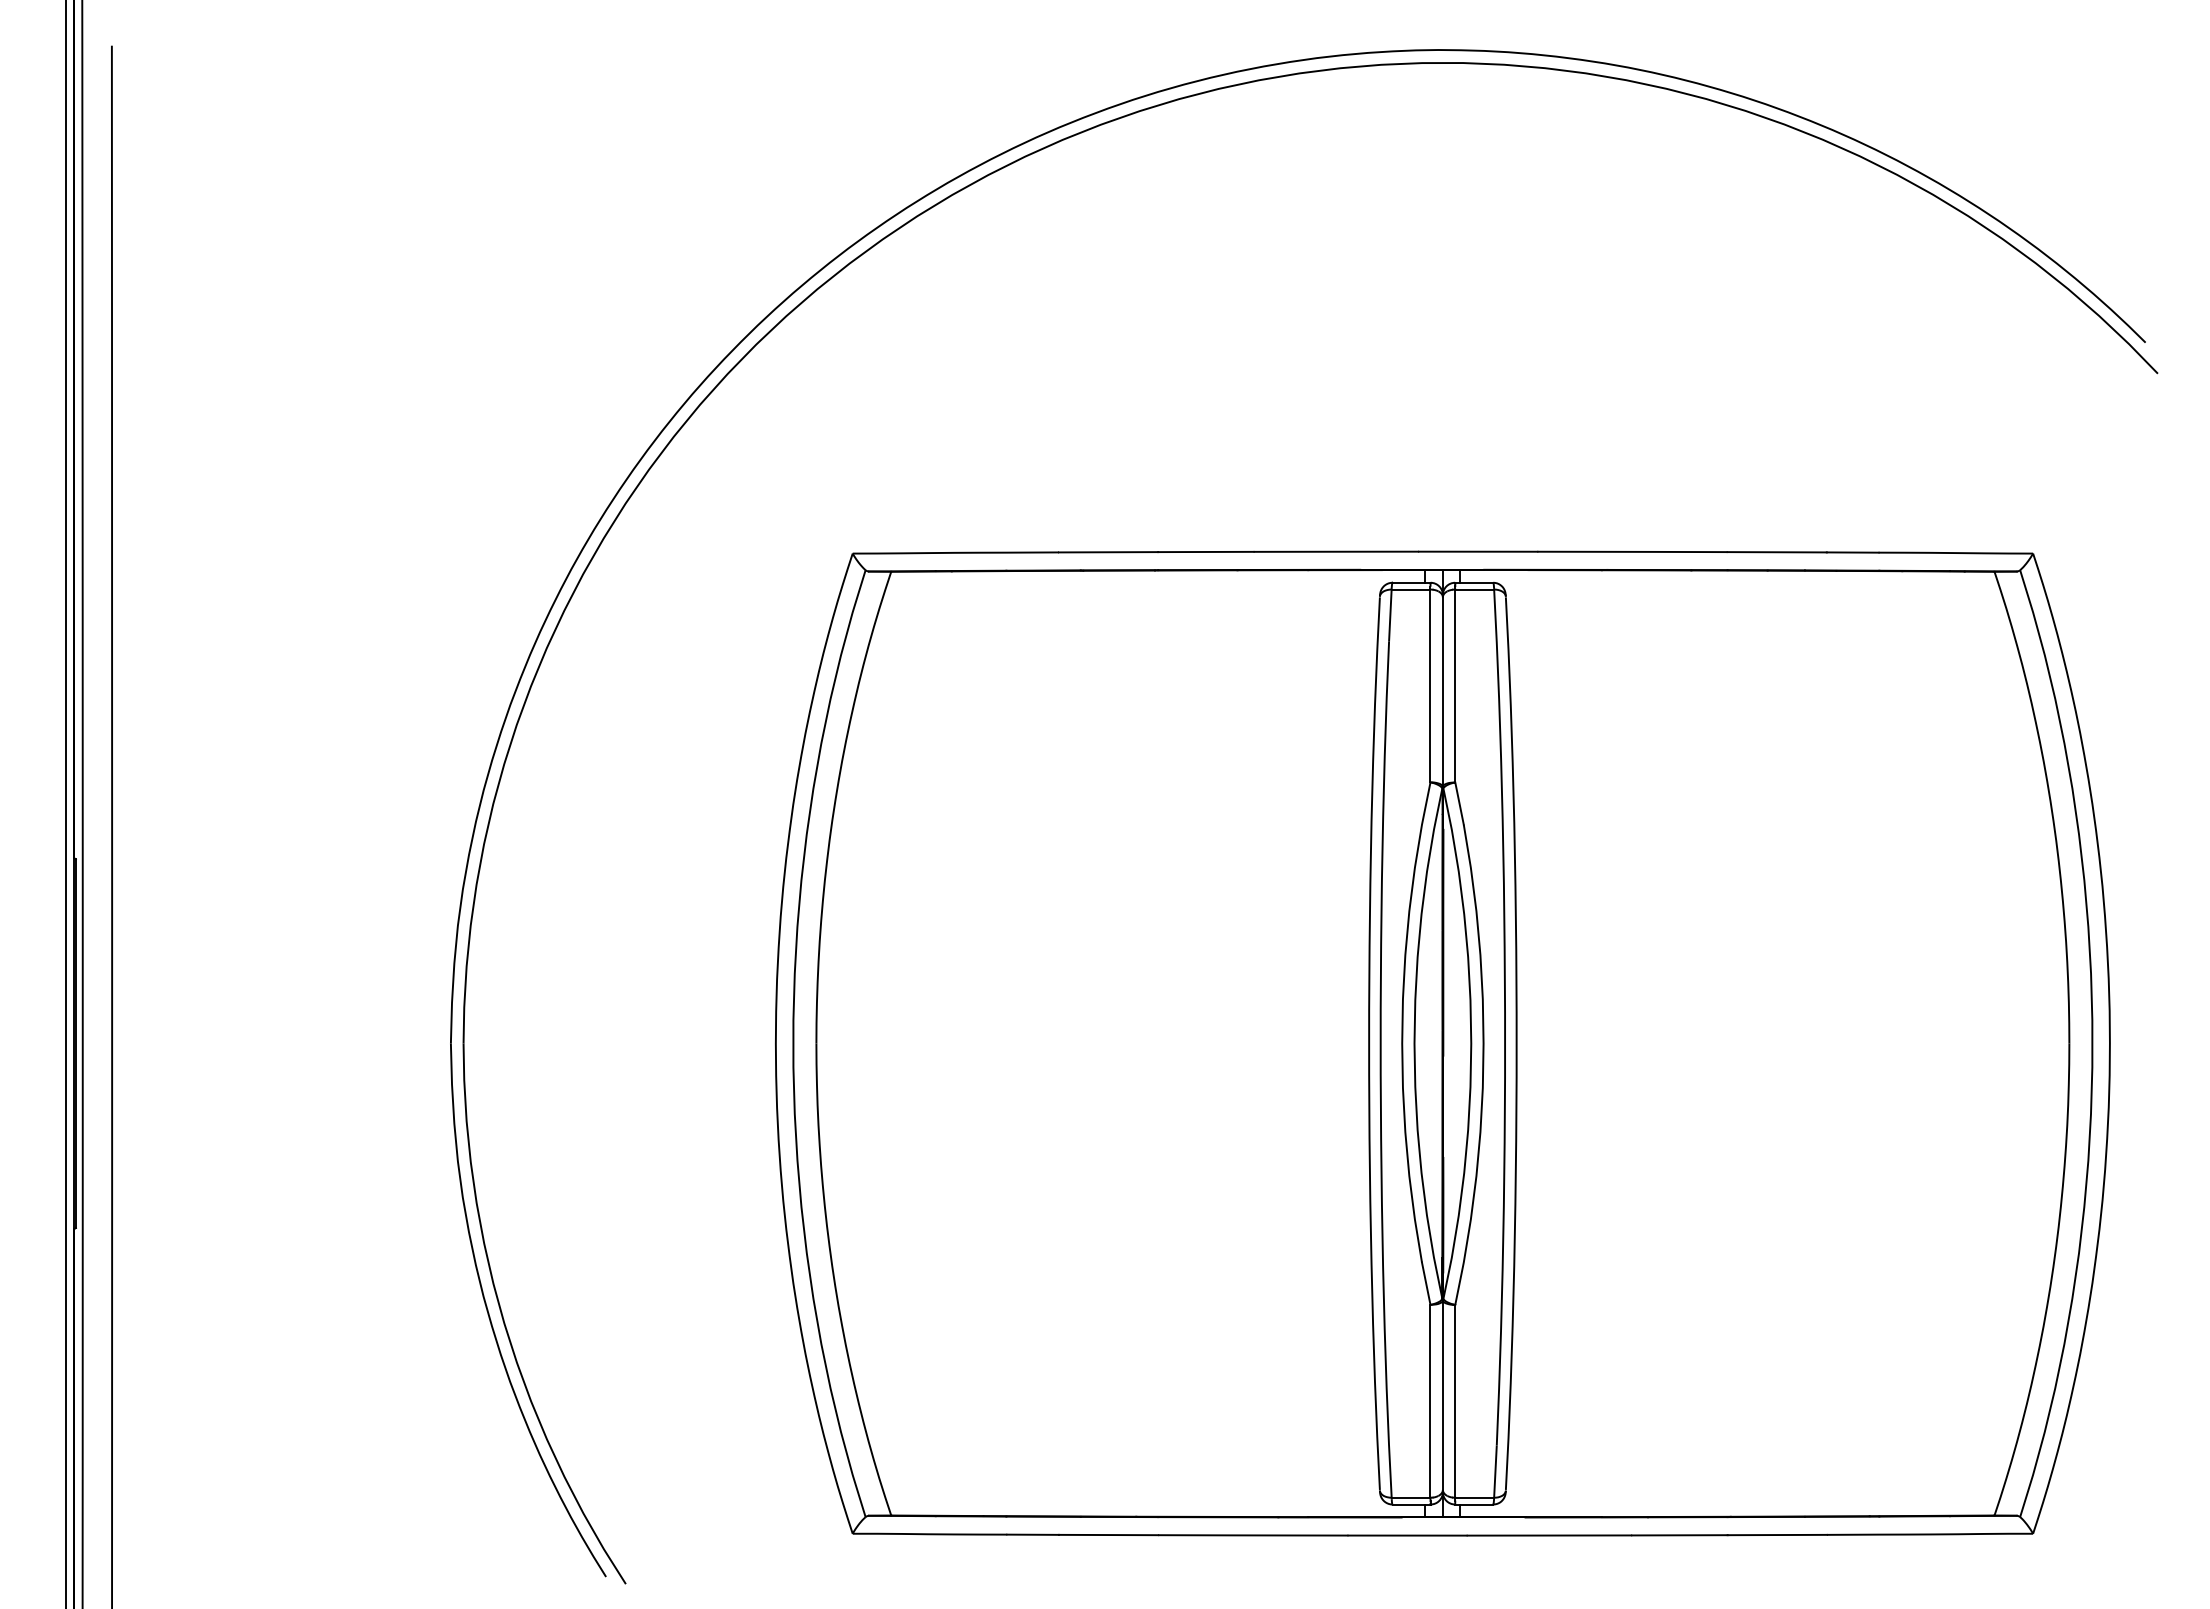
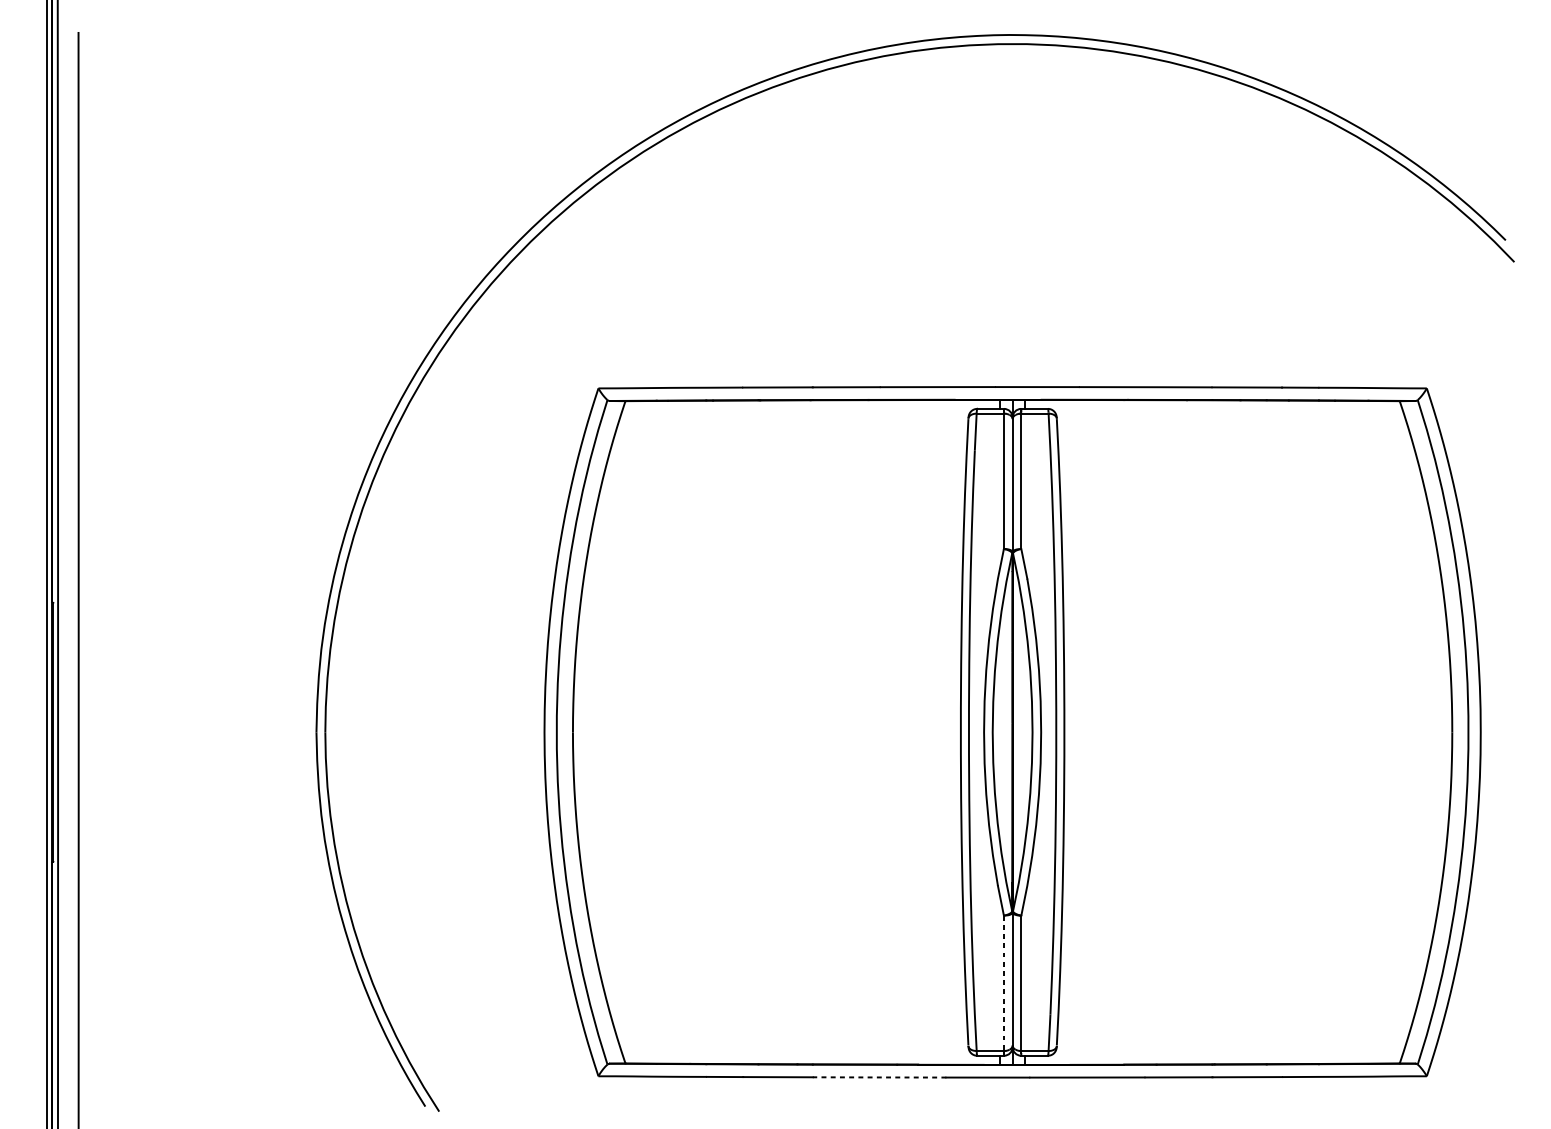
line: (1430, 1401) -> (1003, 983), solid -> dashed
line: (1252, 1535) -> (879, 1077), solid -> dashed

